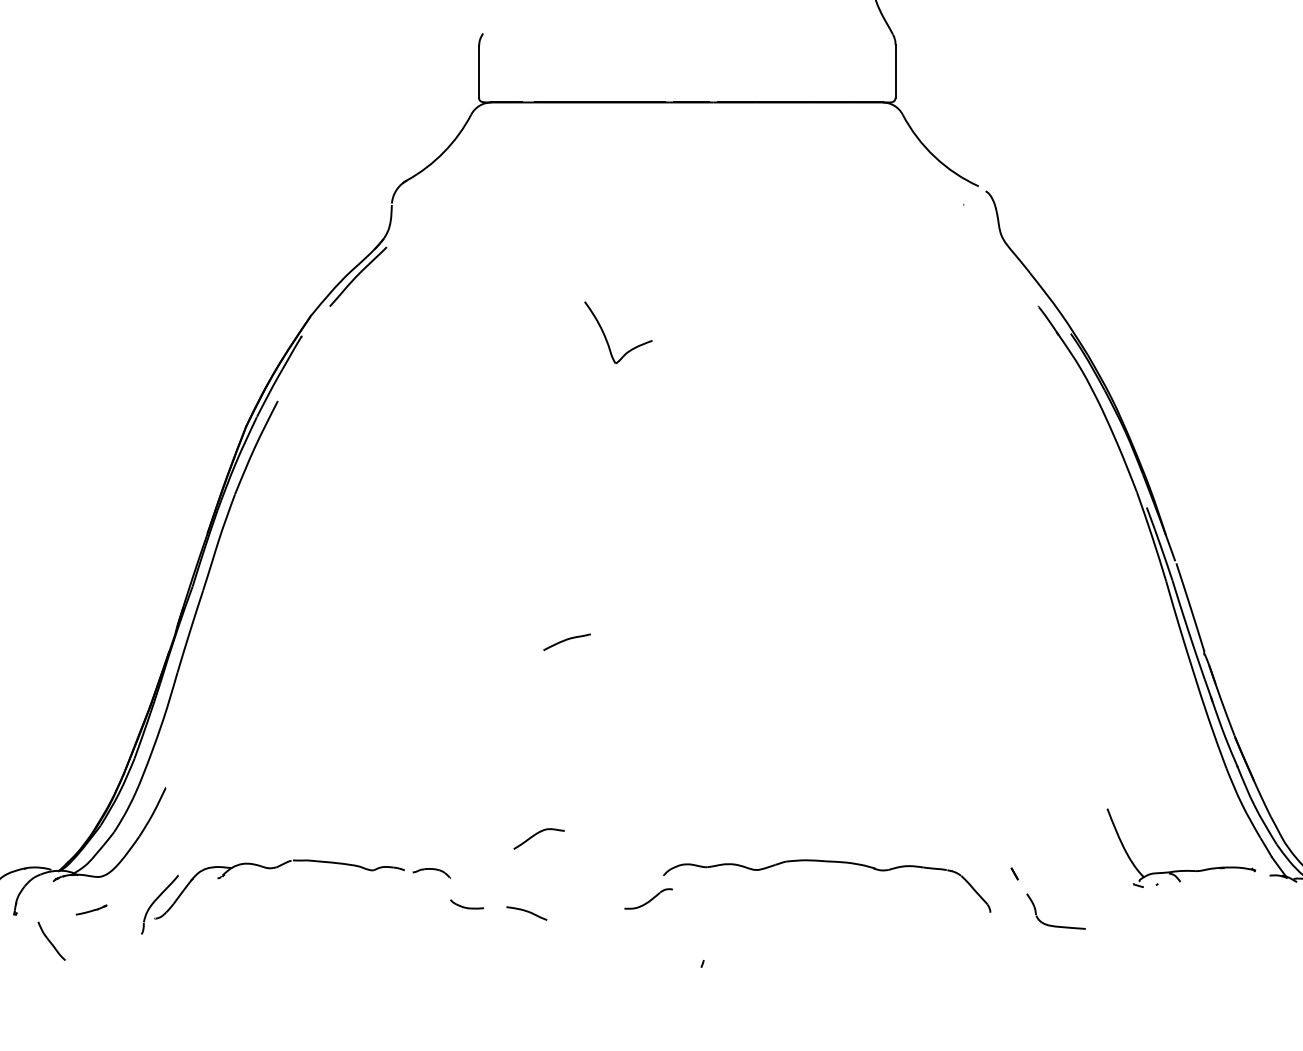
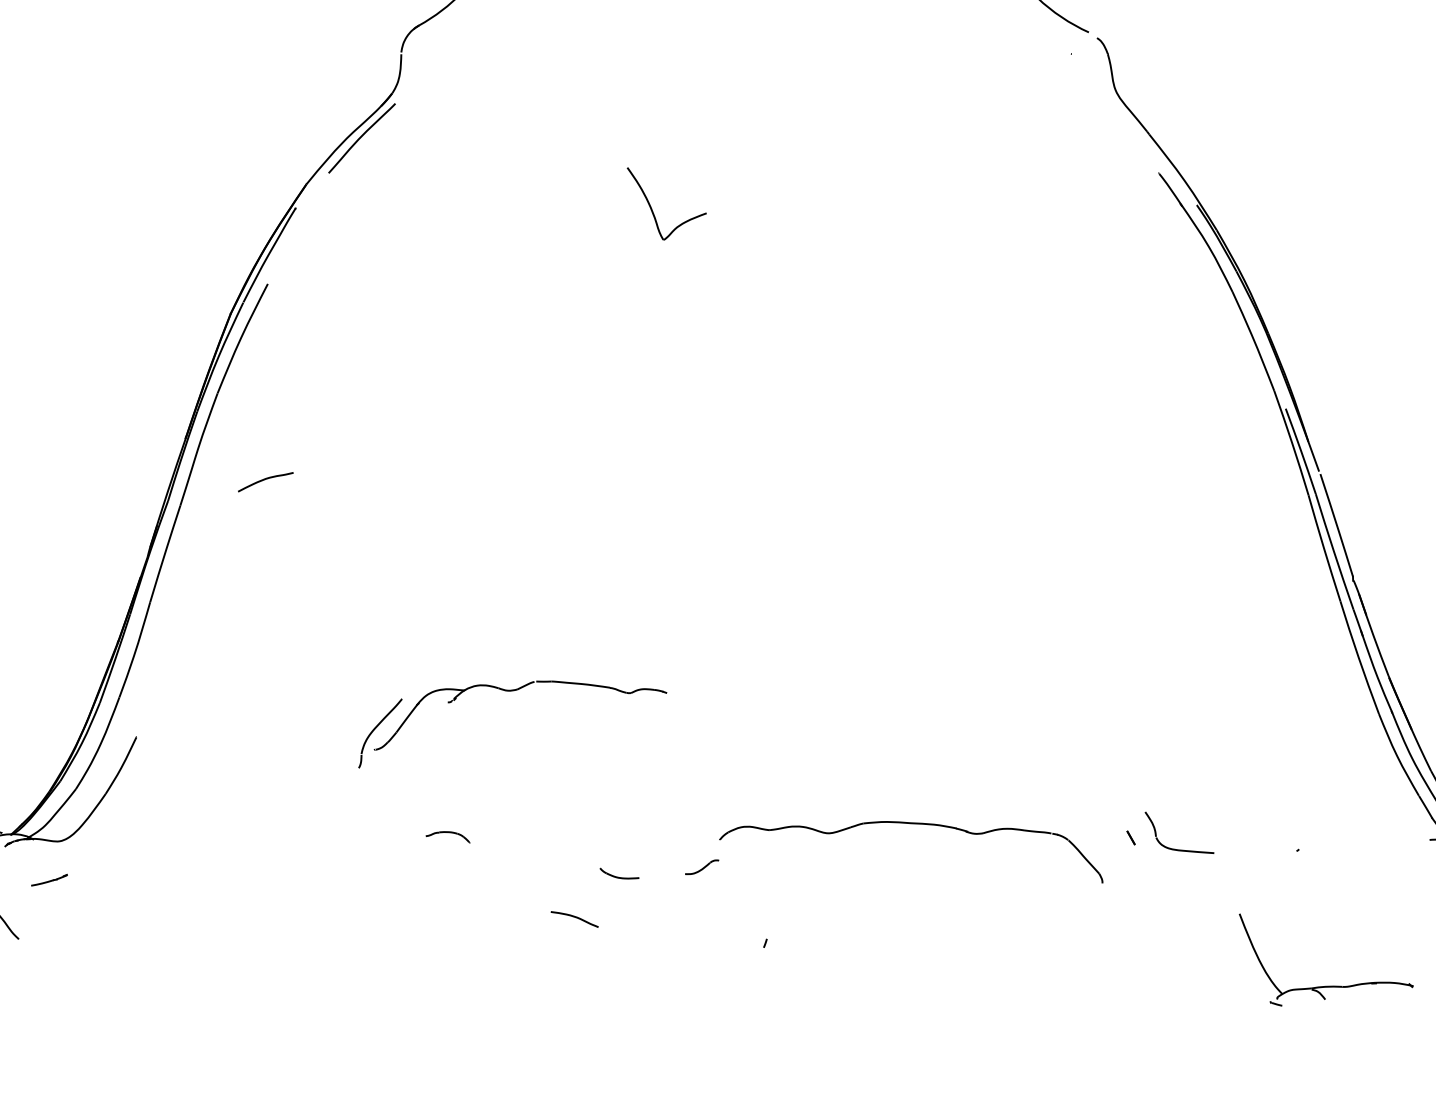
curve: (566, 640) -> (265, 480), moved
curve: (537, 834) -> (571, 791), removed
part: (271, 869) -> (511, 692), moved
part: (1180, 870) -> (1325, 986), moved
part: (648, 898) -> (702, 866), size x0.6
part: (466, 904) -> (618, 873), moved
curve: (526, 912) -> (574, 918), moved
part: (1050, 924) -> (1172, 847), moved

